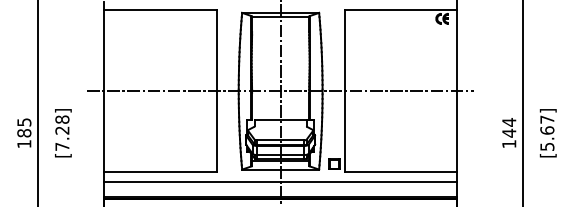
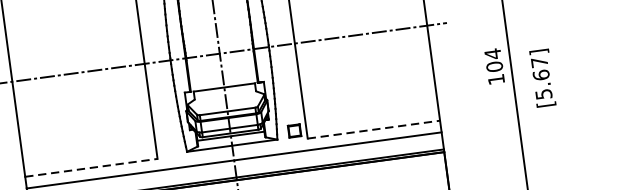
text: (509, 132) -> (494, 65), 144 -> 104
text: (547, 133) -> (541, 78), moved
line: (160, 172) -> (91, 168), solid -> dashed
line: (401, 172) -> (374, 129), solid -> dashed

